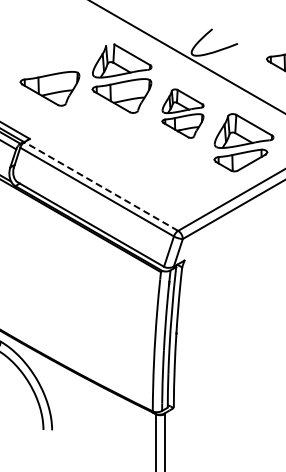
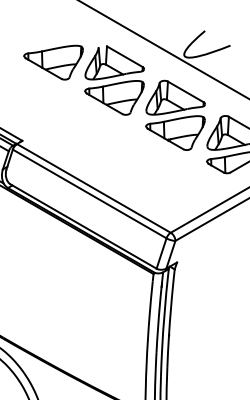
part: (49, 88) -> (53, 62), moved
part: (182, 113) -> (175, 115), size x1.43
line: (101, 186) -> (94, 188), dashed -> solid

